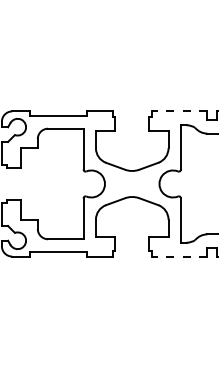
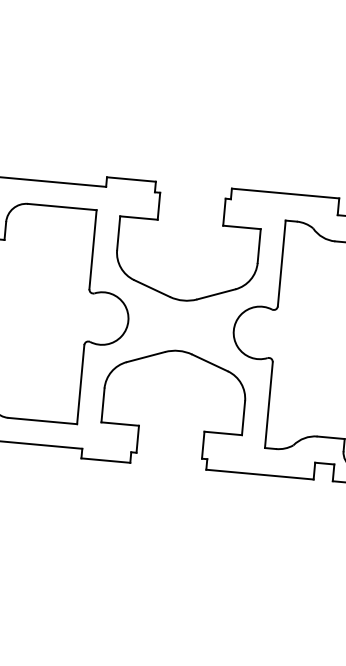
line: (179, 111) -> (285, 193), dashed -> solid
line: (179, 256) -> (259, 474), dashed -> solid

